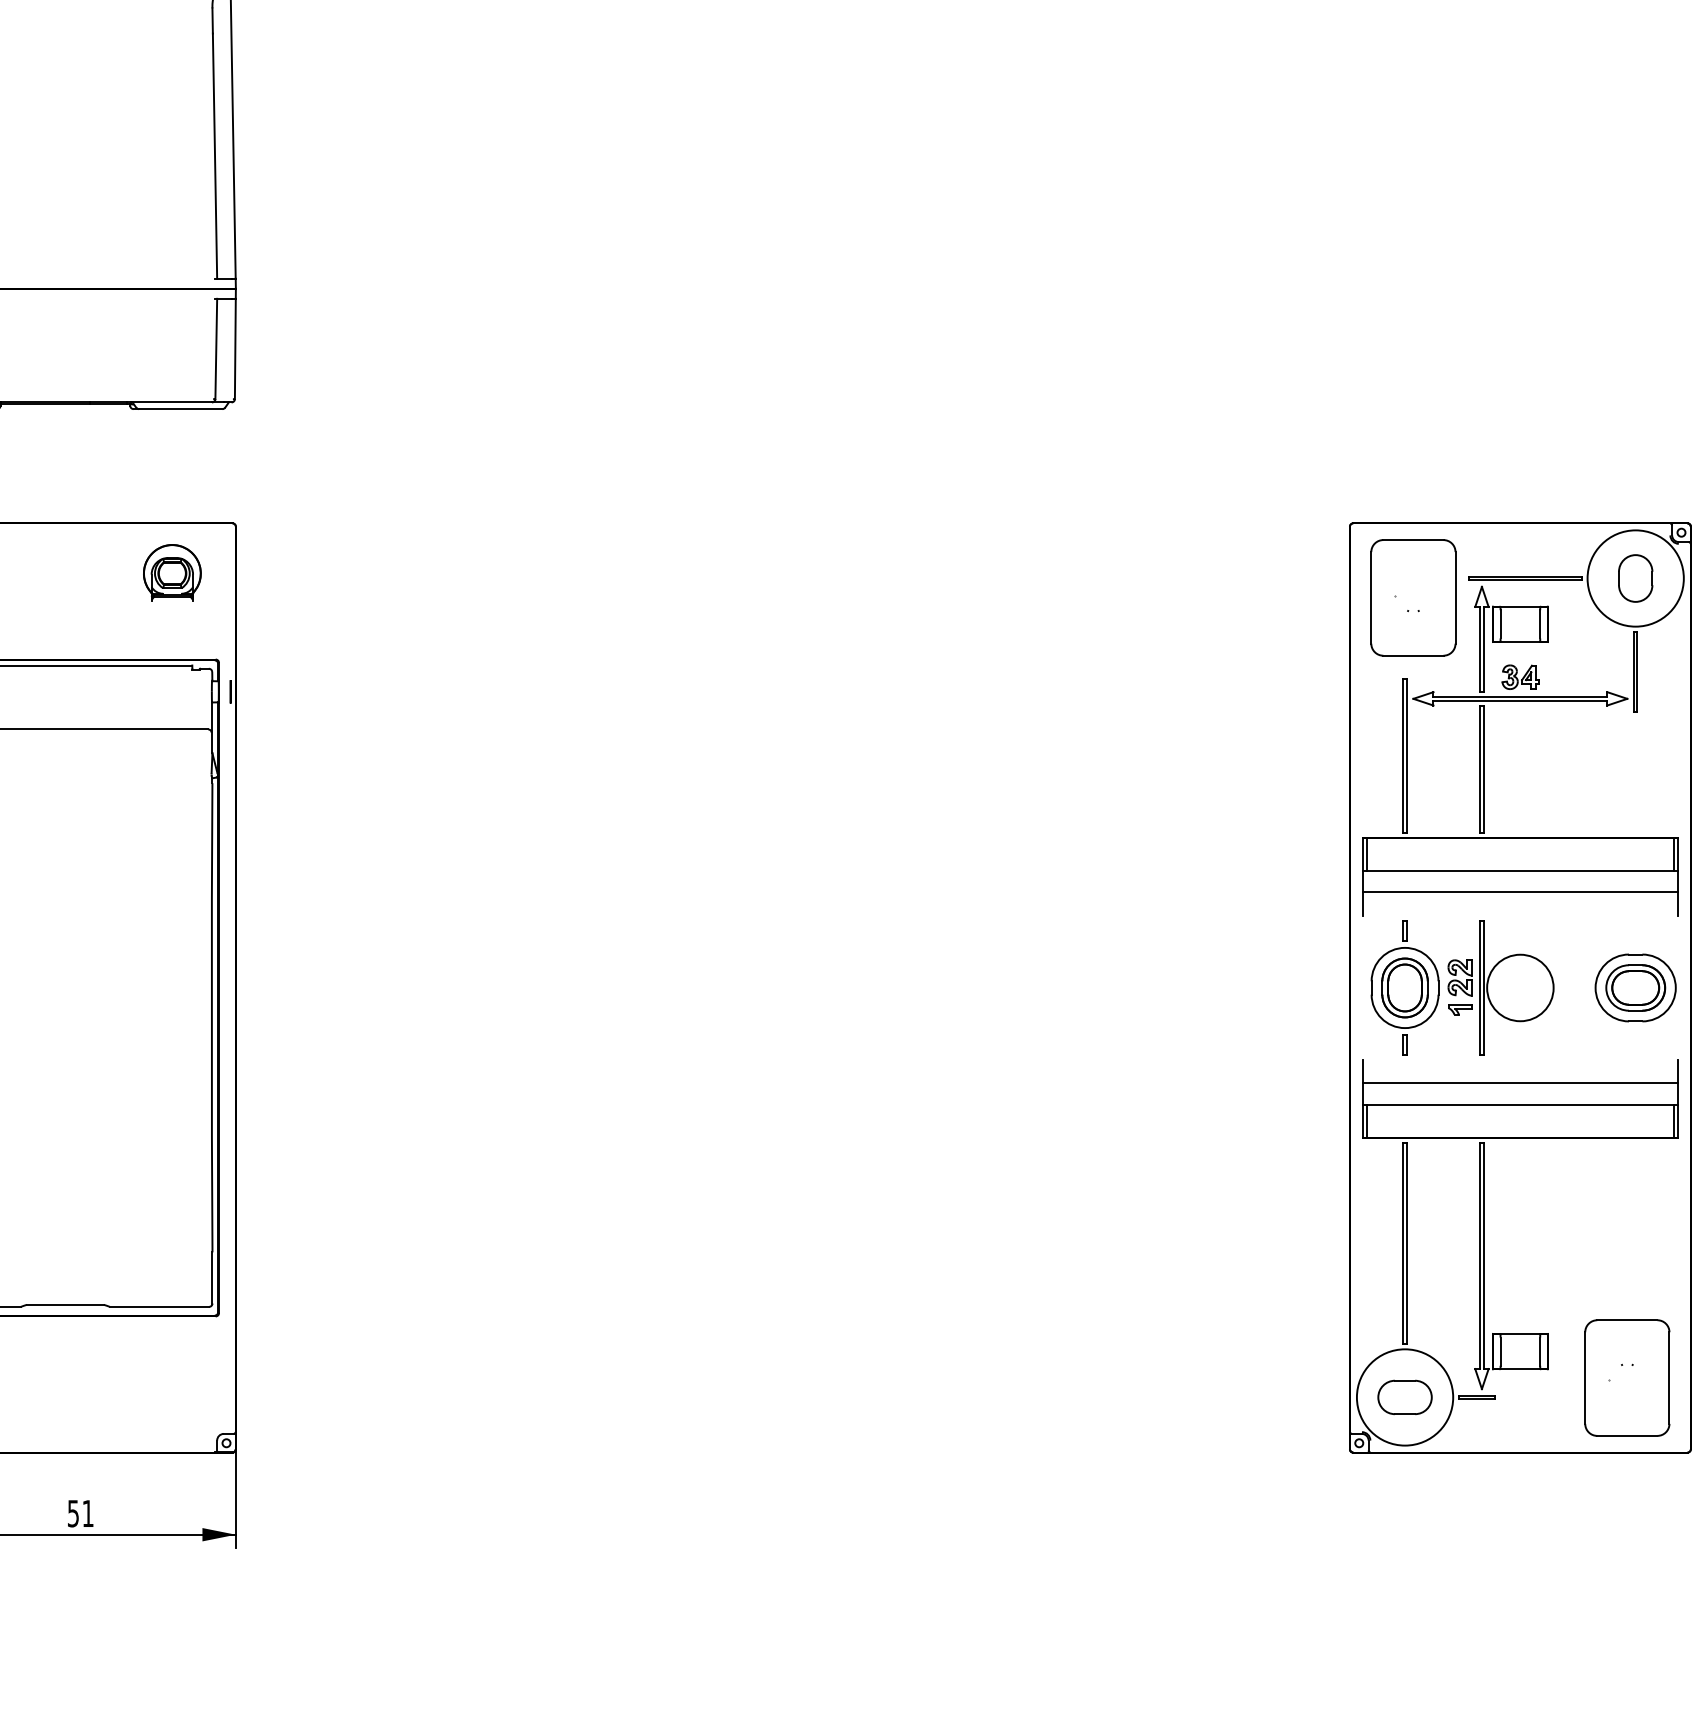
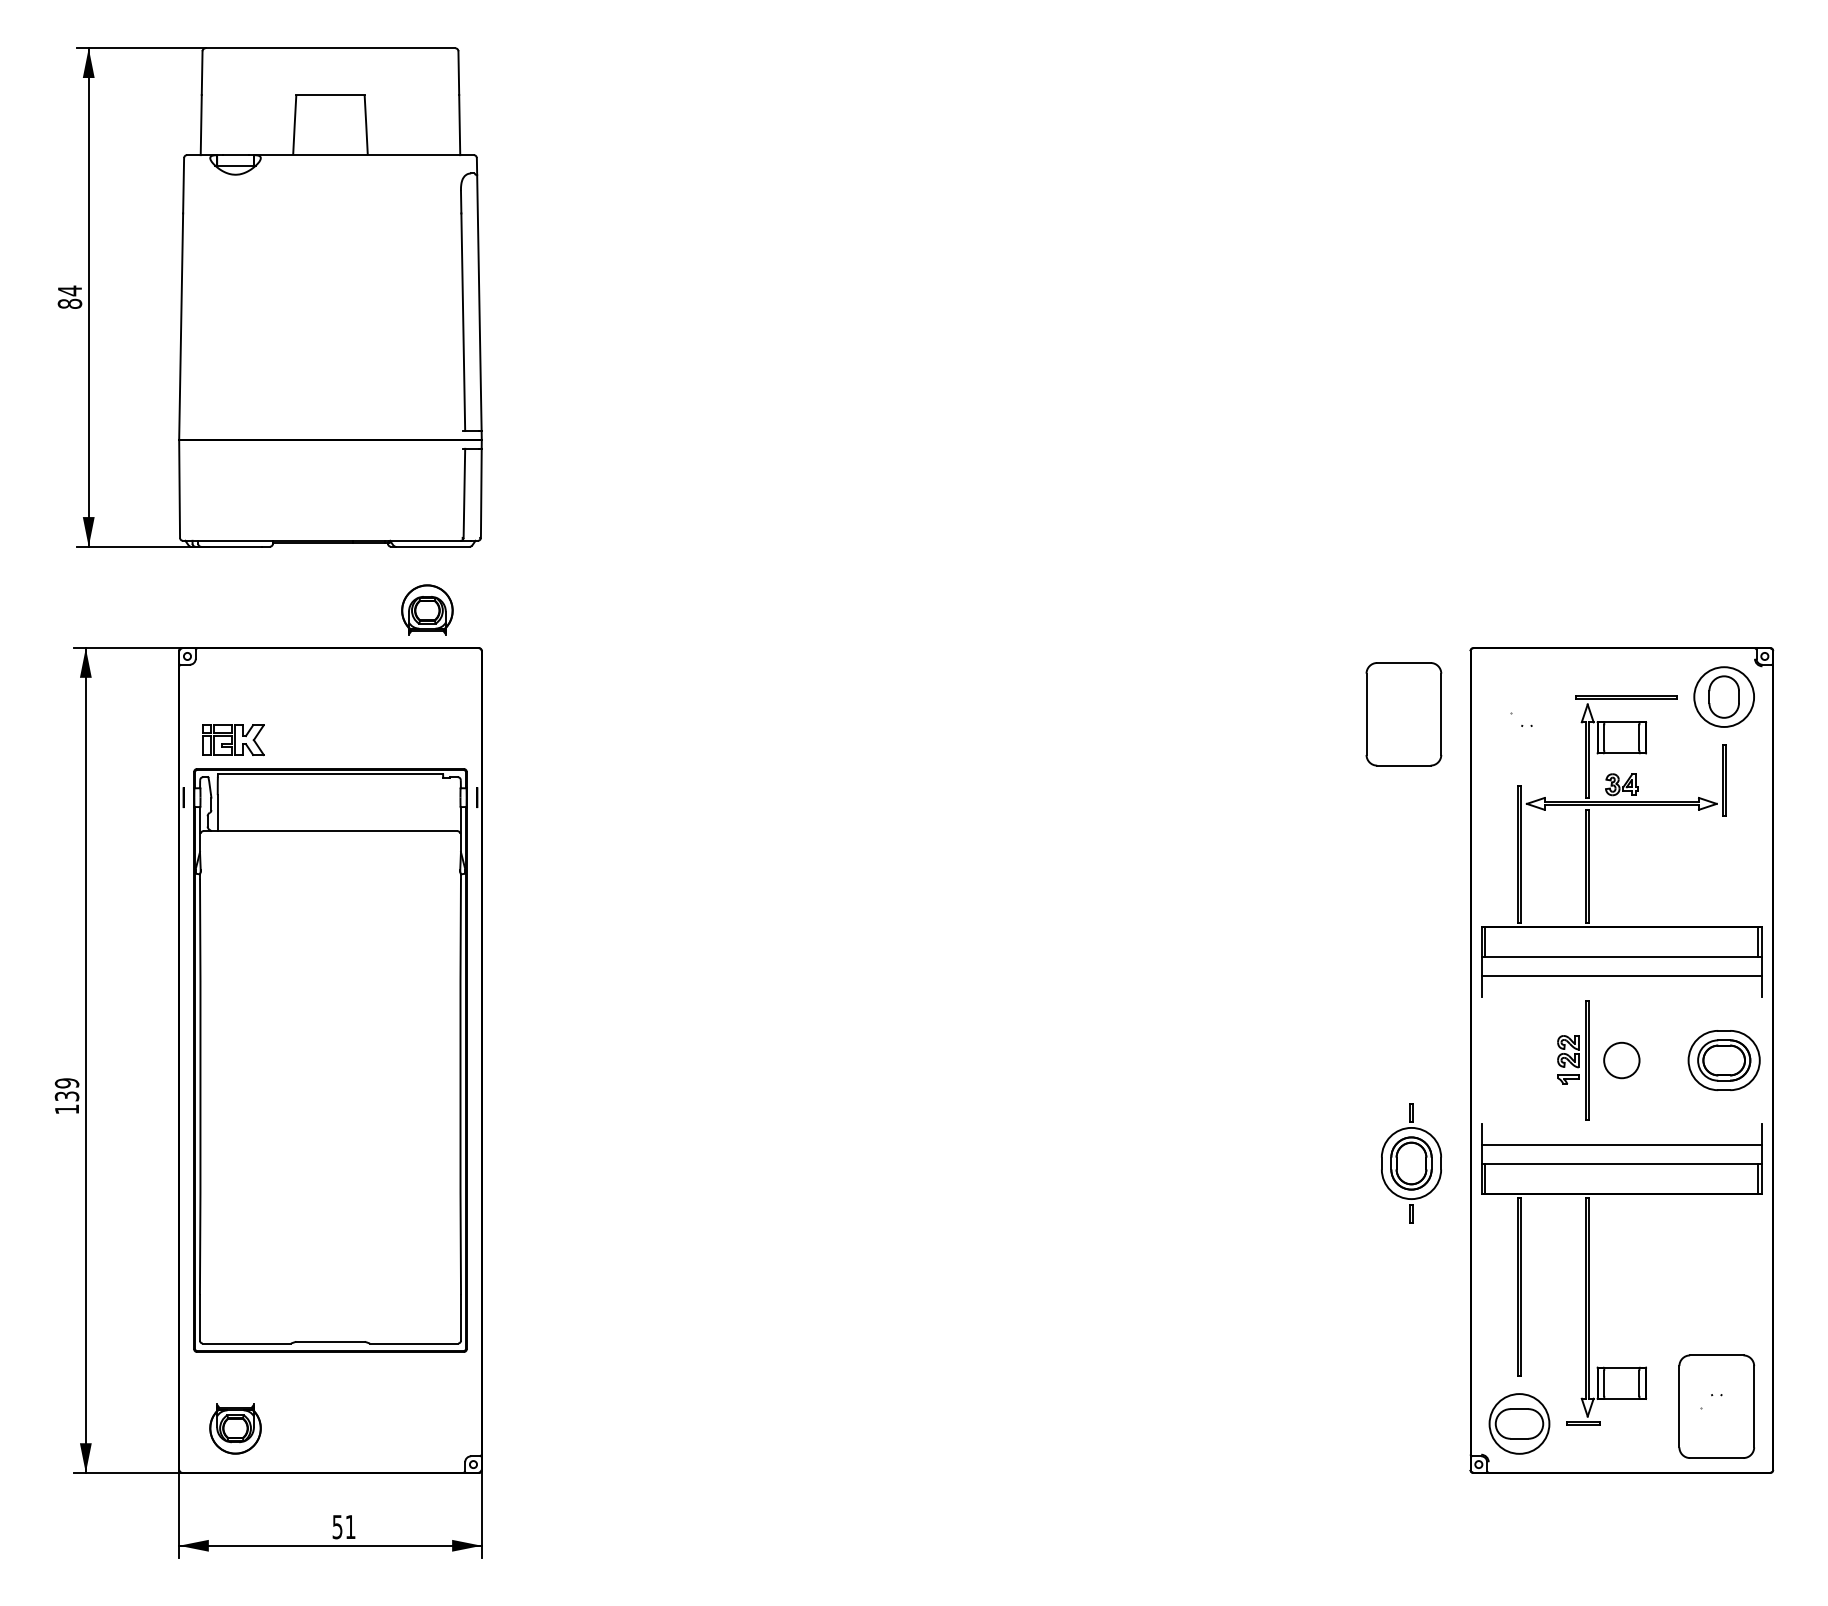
part: (172, 572) -> (427, 609), moved
circle: (1634, 577) -> (1723, 696), size x0.7
part: (1412, 598) -> (1403, 714), moved
part: (1405, 987) -> (1411, 1163), moved
circle: (1519, 987) -> (1621, 1060), size x0.6
circle: (1405, 1396) -> (1519, 1423), size x0.7

